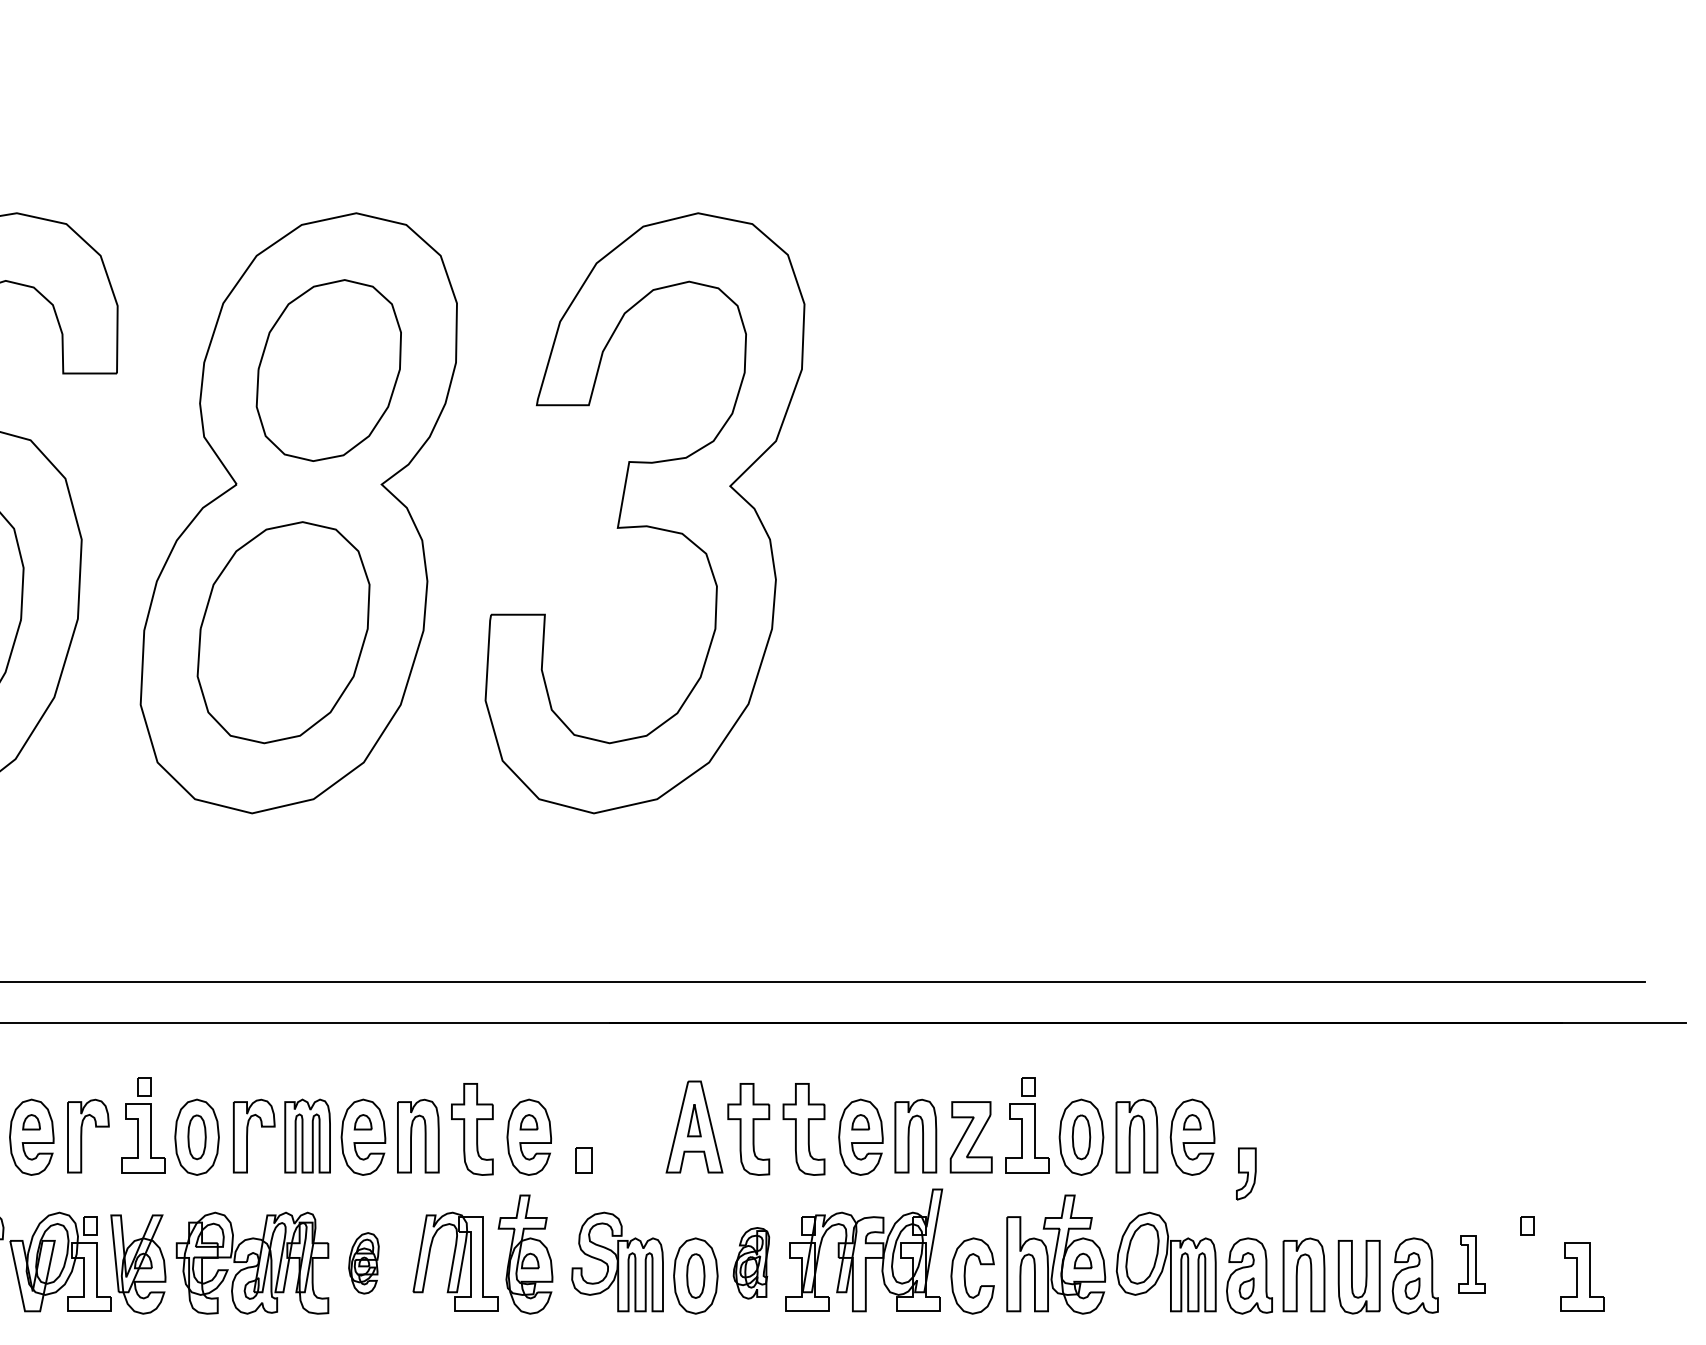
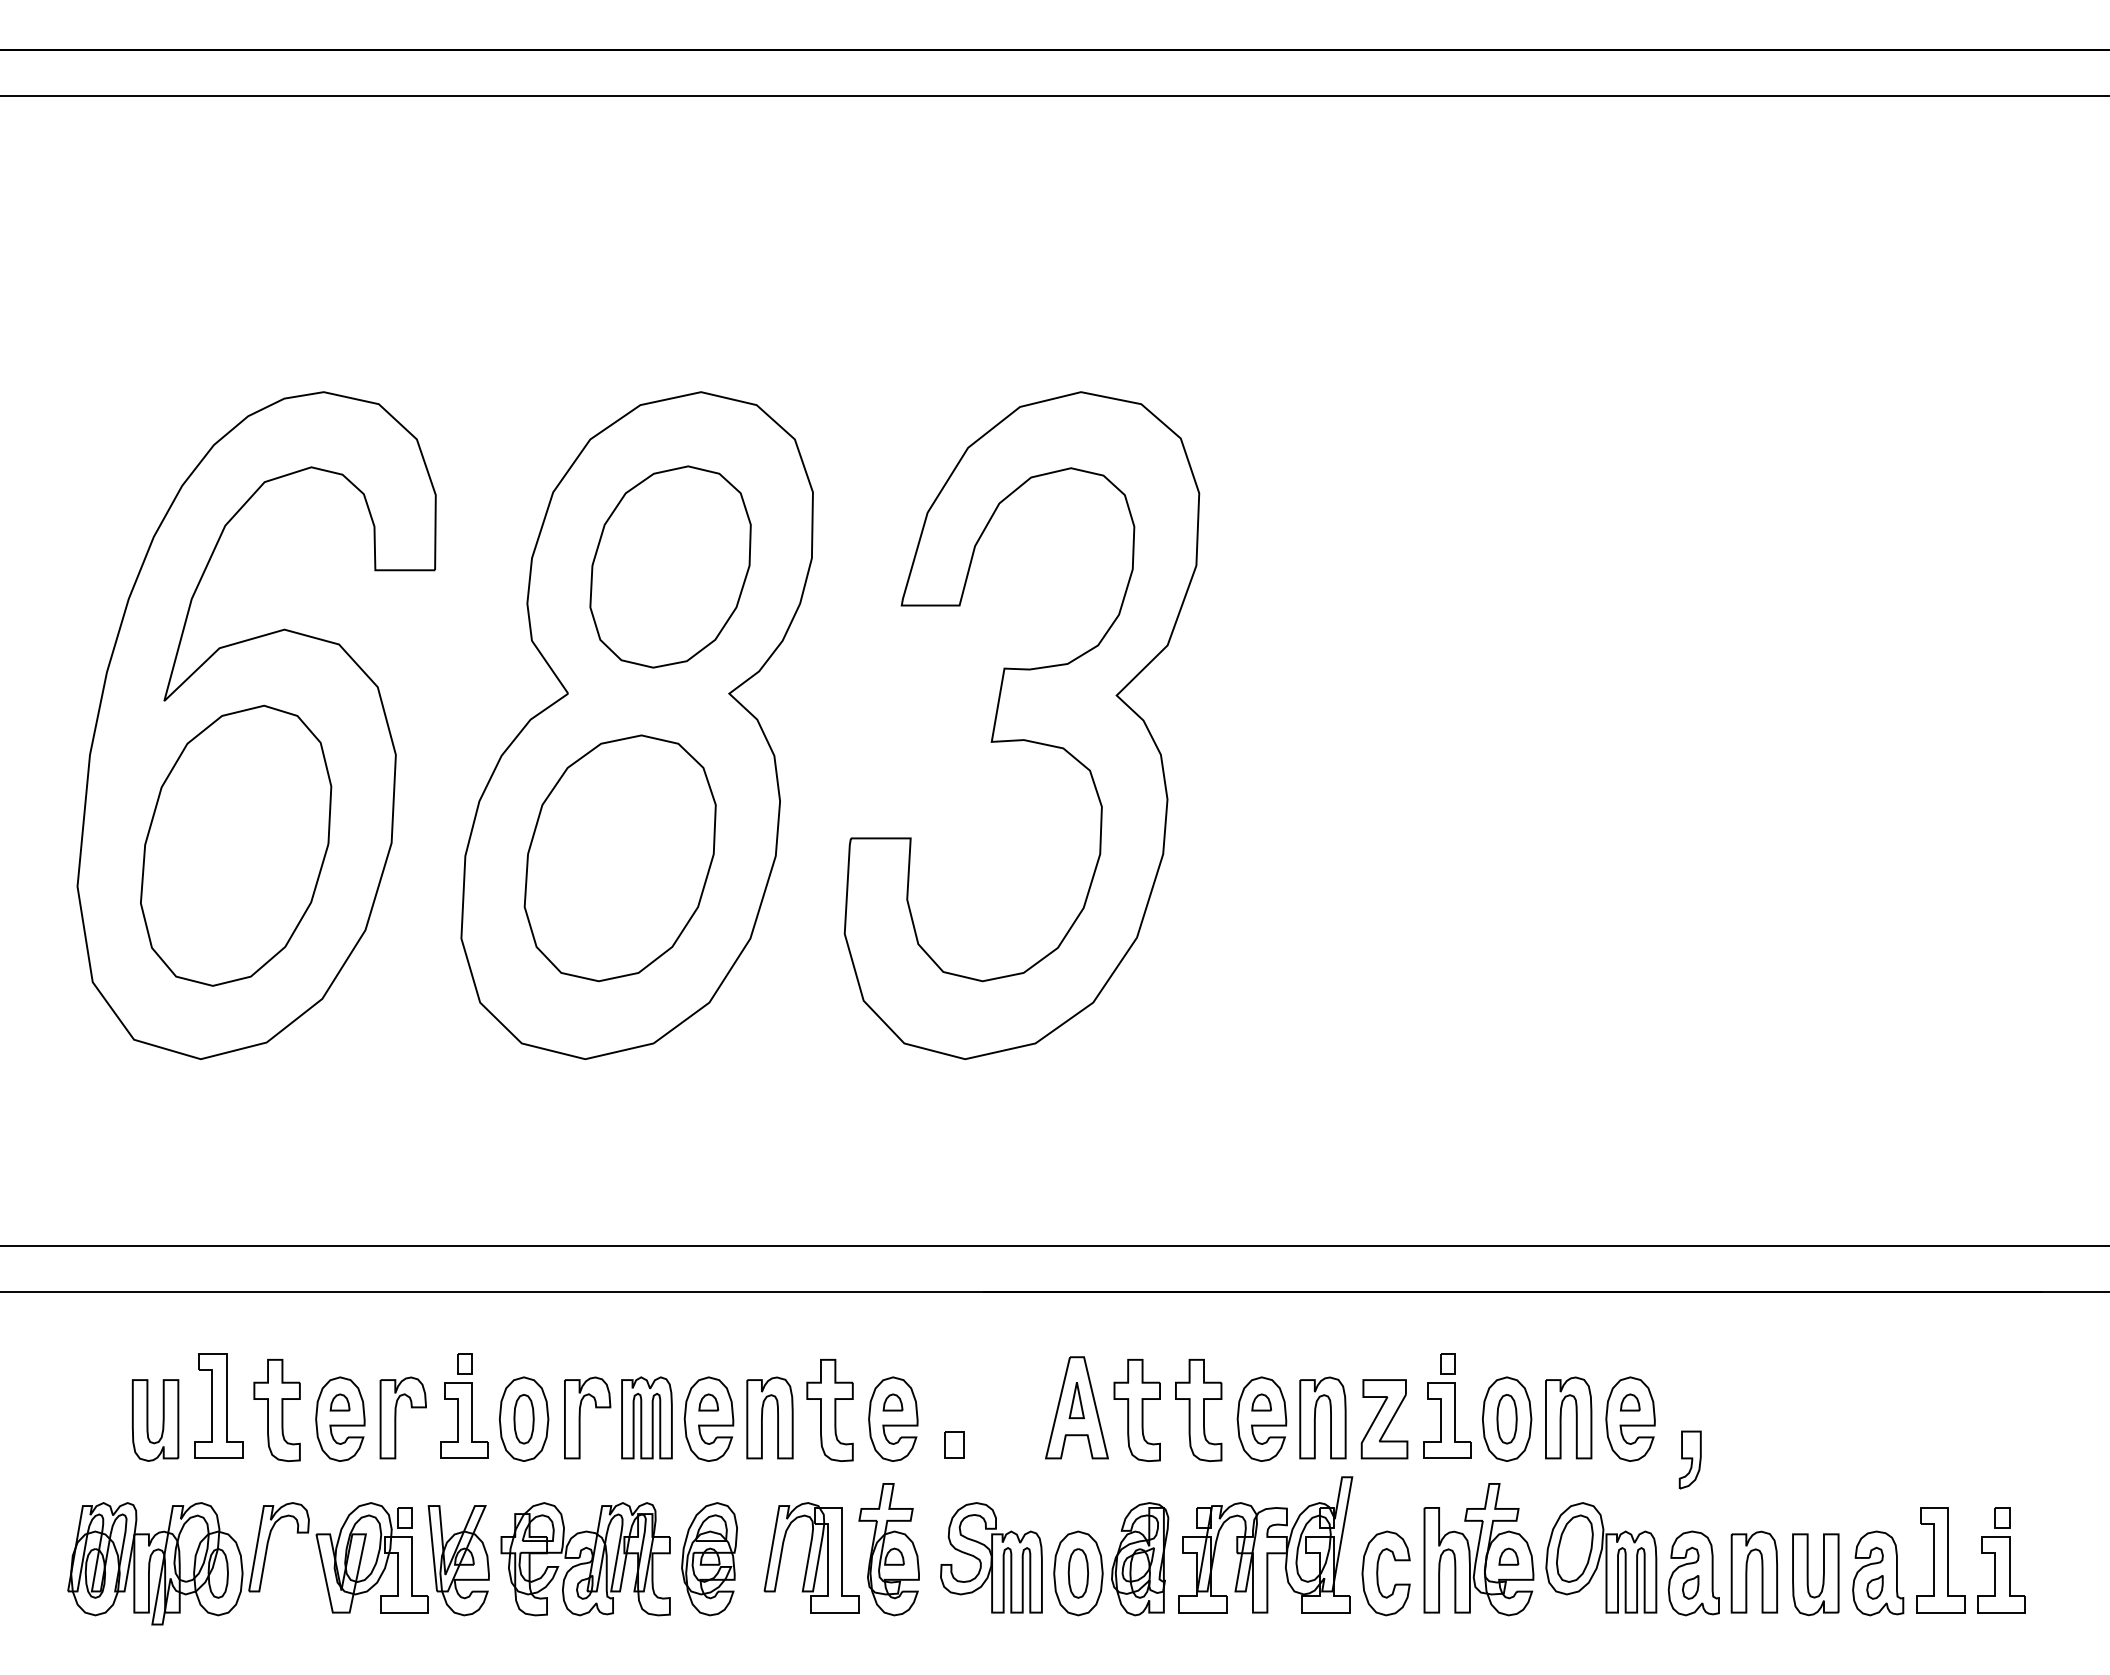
part: (363, 1263) -> (709, 1559), size x1.67
part: (751, 1263) -> (1140, 1559), size x1.43
part: (1471, 1264) -> (1940, 1560), size x1.67
part: (1582, 1277) -> (2001, 1574), moved

